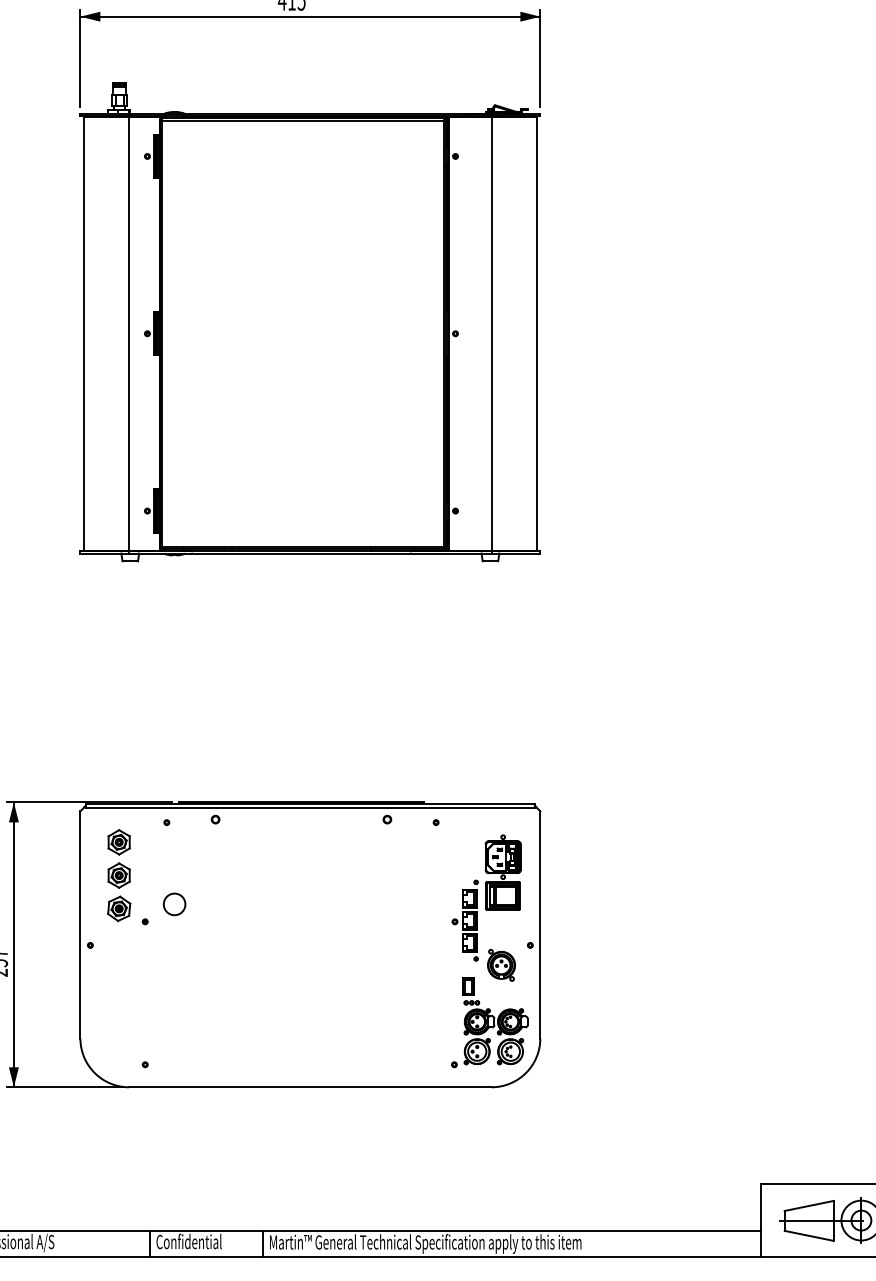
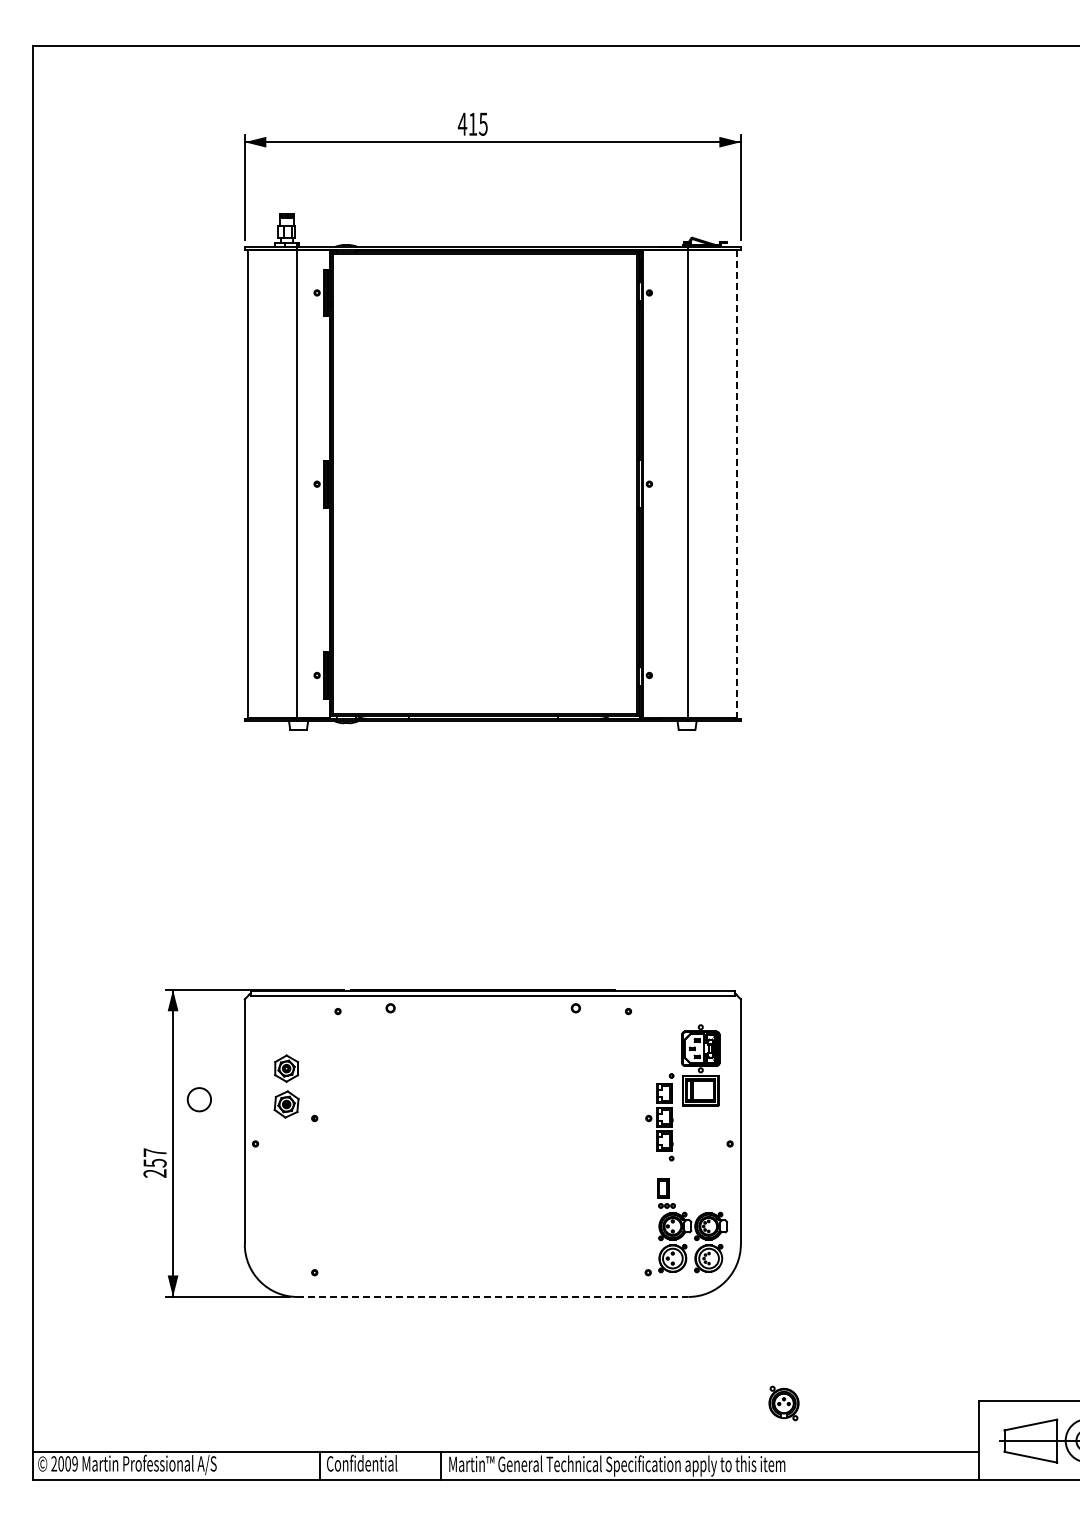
line: (537, 334) -> (737, 484), solid -> dashed
part: (119, 842) -> (286, 1032), removed
circle: (173, 904) -> (198, 1099), moved
part: (501, 965) -> (783, 1403), moved
line: (310, 1086) -> (493, 1296), solid -> dashed

